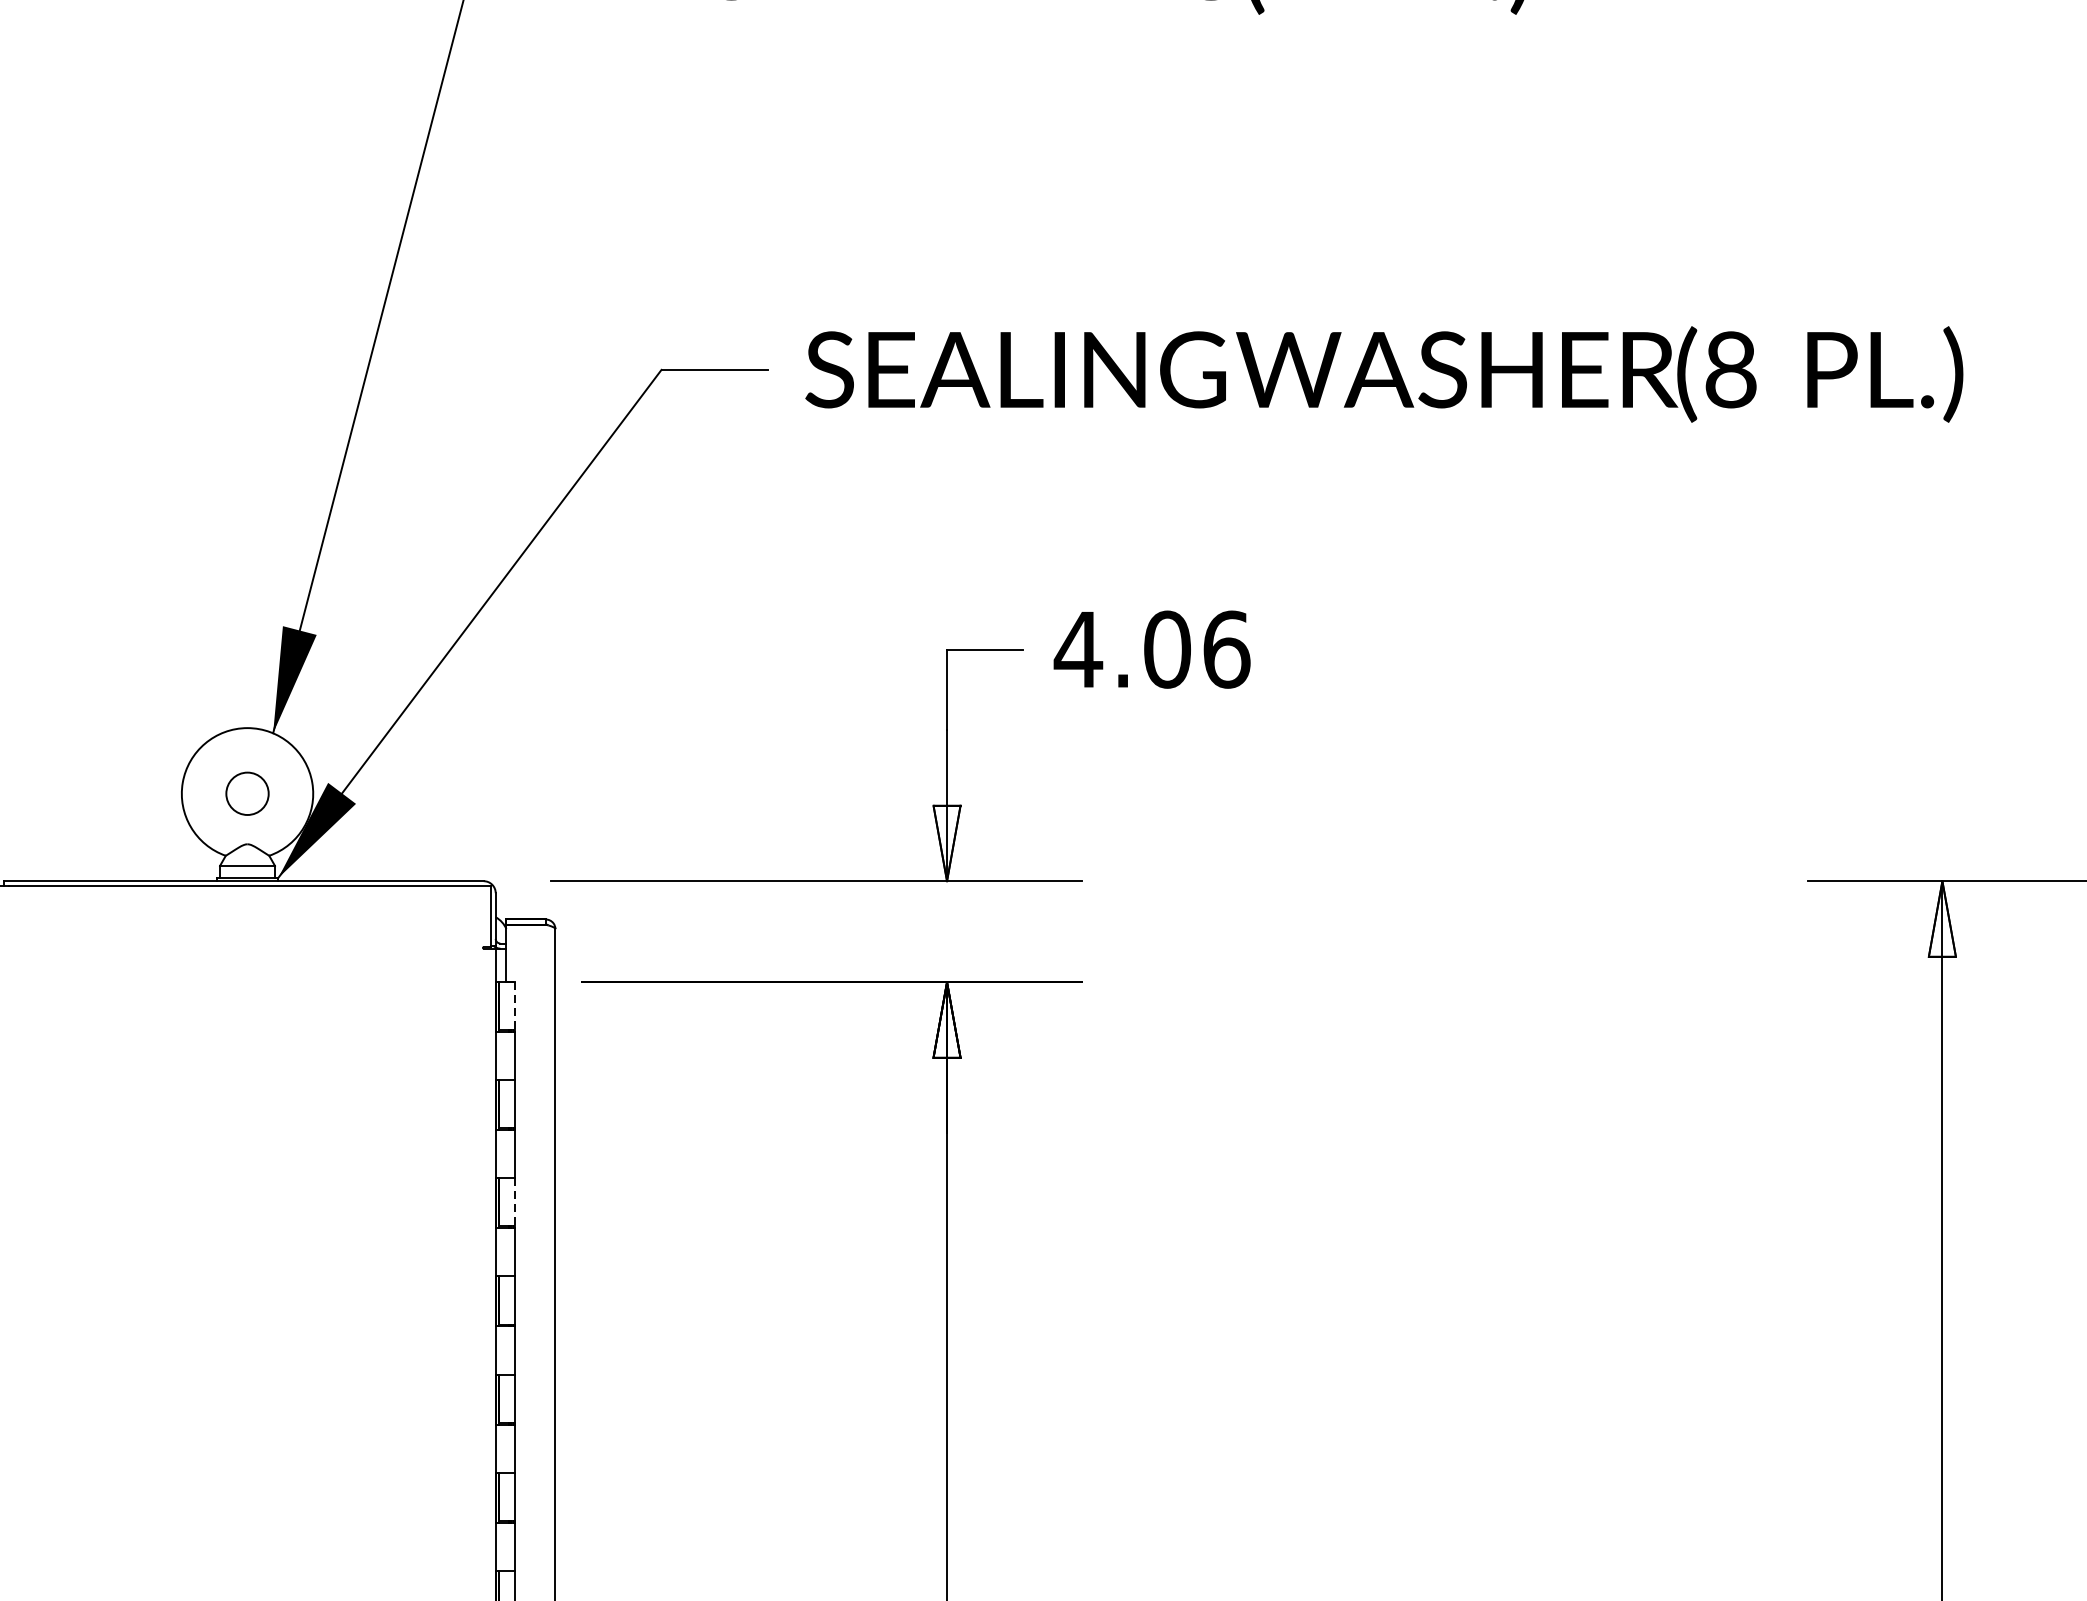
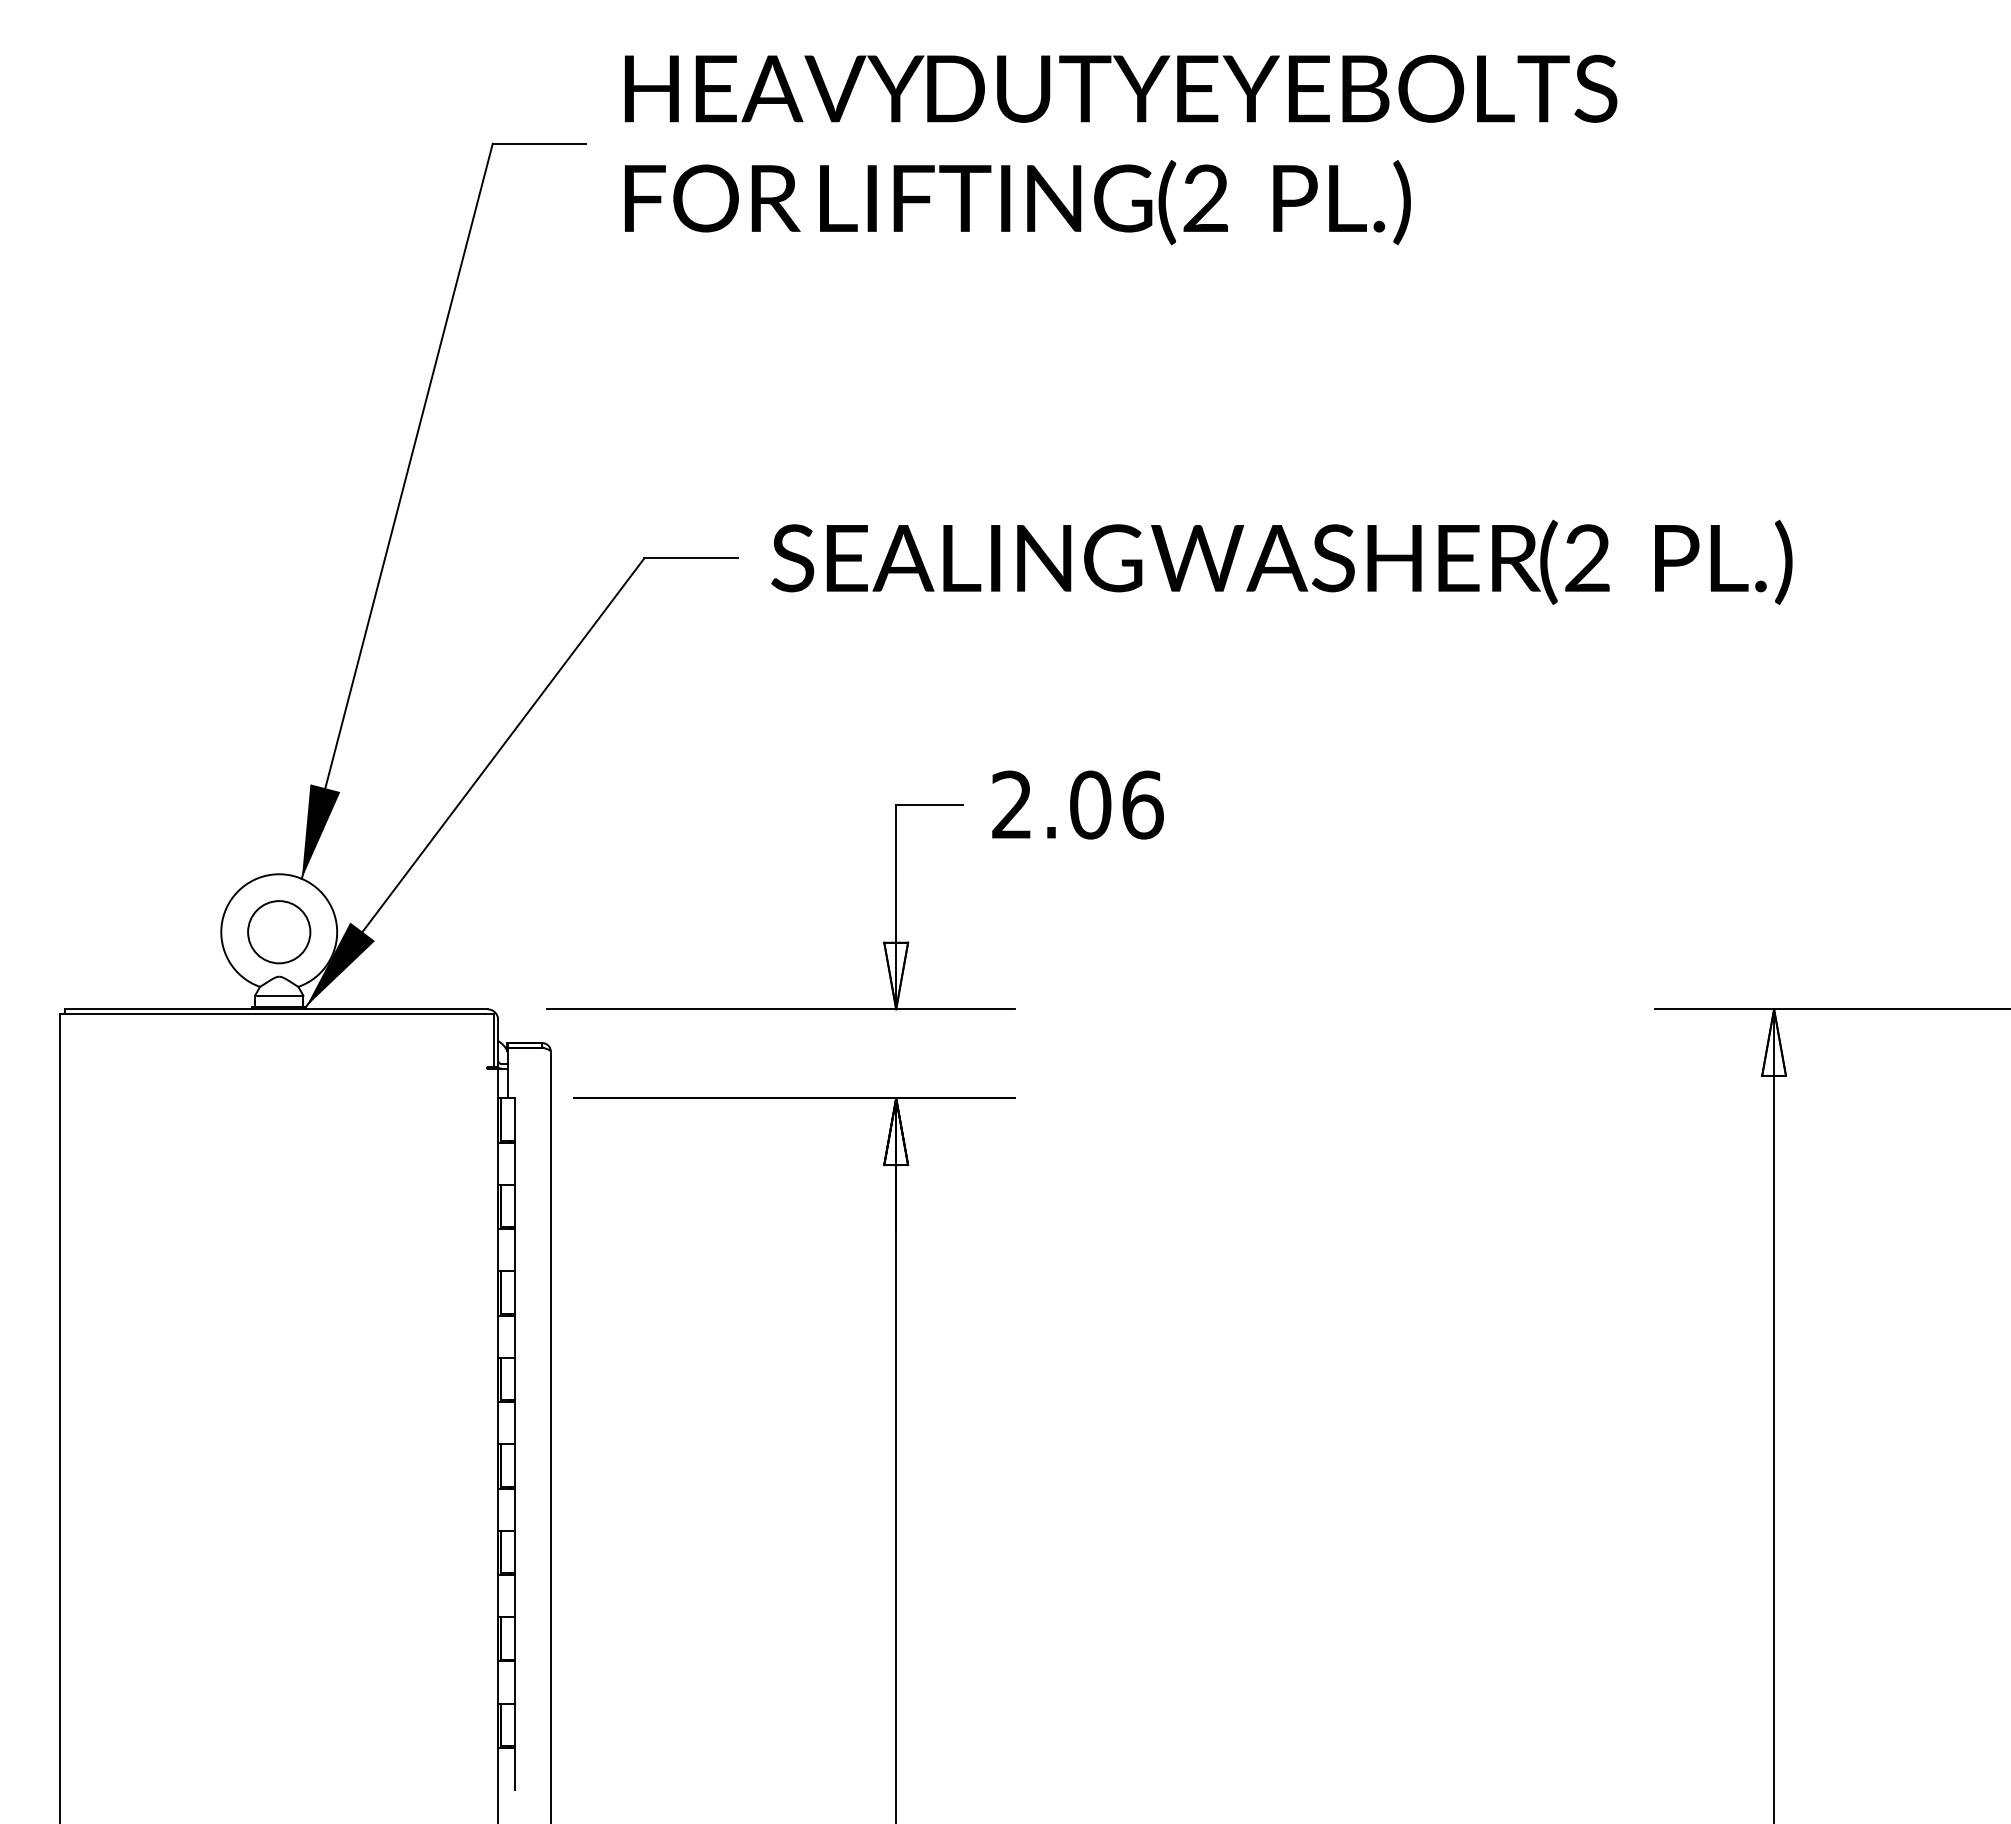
text: (1730, 370) -> (1587, 558), (8 -> (2
text: (1077, 649) -> (1011, 804), 4.06 -> 2.06
circle: (247, 794) -> (279, 932), size x1.67
line: (514, 1007) -> (514, 1120), dashed -> solid
line: (514, 1203) -> (514, 1293), dashed -> solid

